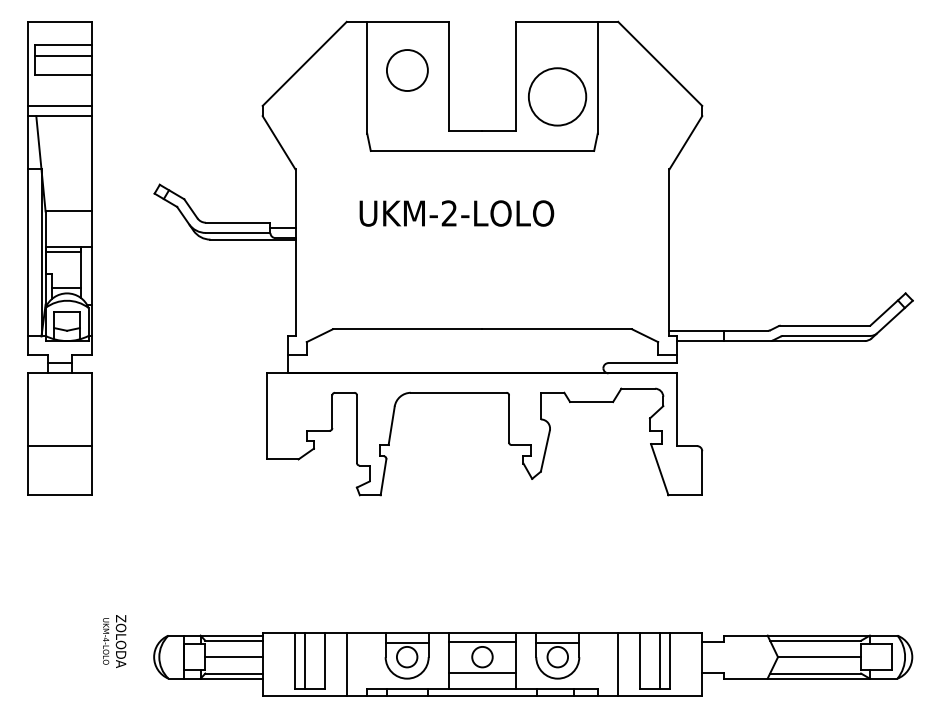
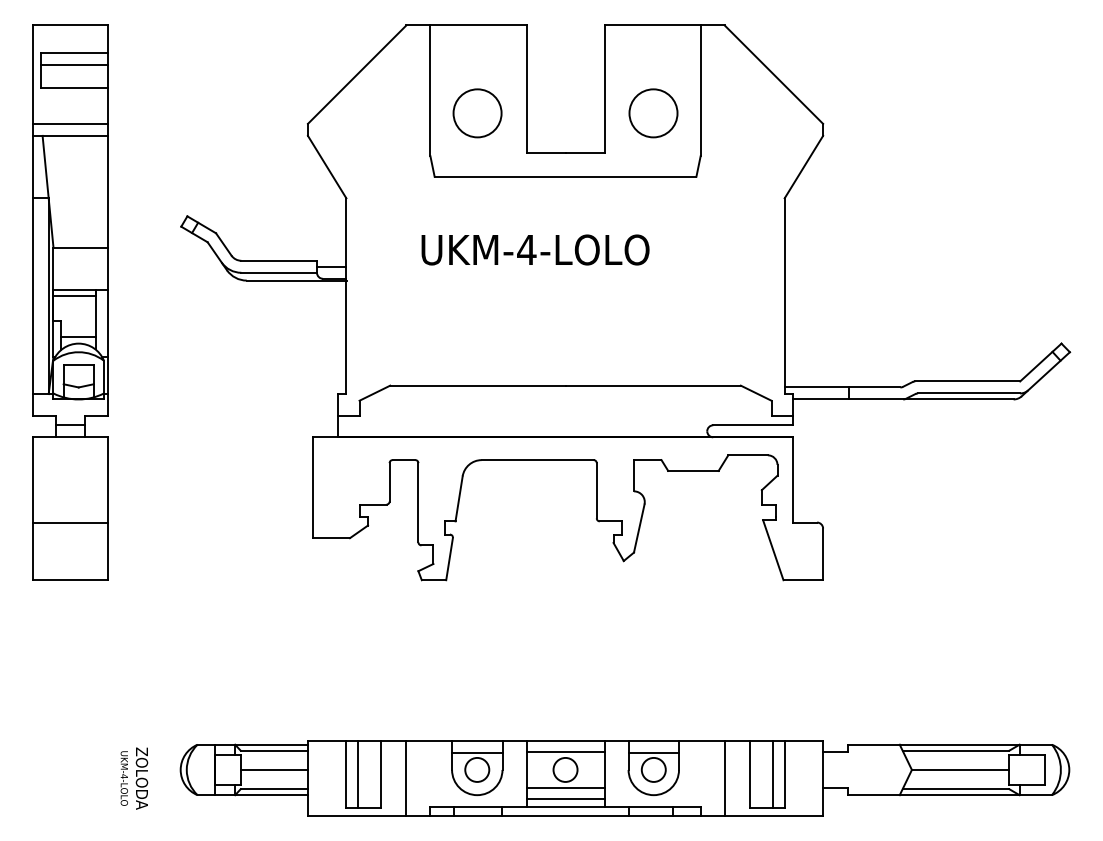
circle: (407, 70) -> (477, 113), moved
circle: (557, 97) -> (653, 113), size x0.71
text: (449, 213) -> (526, 249), UKM-2-LOLO -> UKM-4-LOLO
text: (114, 641) -> (134, 778), moved
line: (482, 682) -> (565, 799), added

